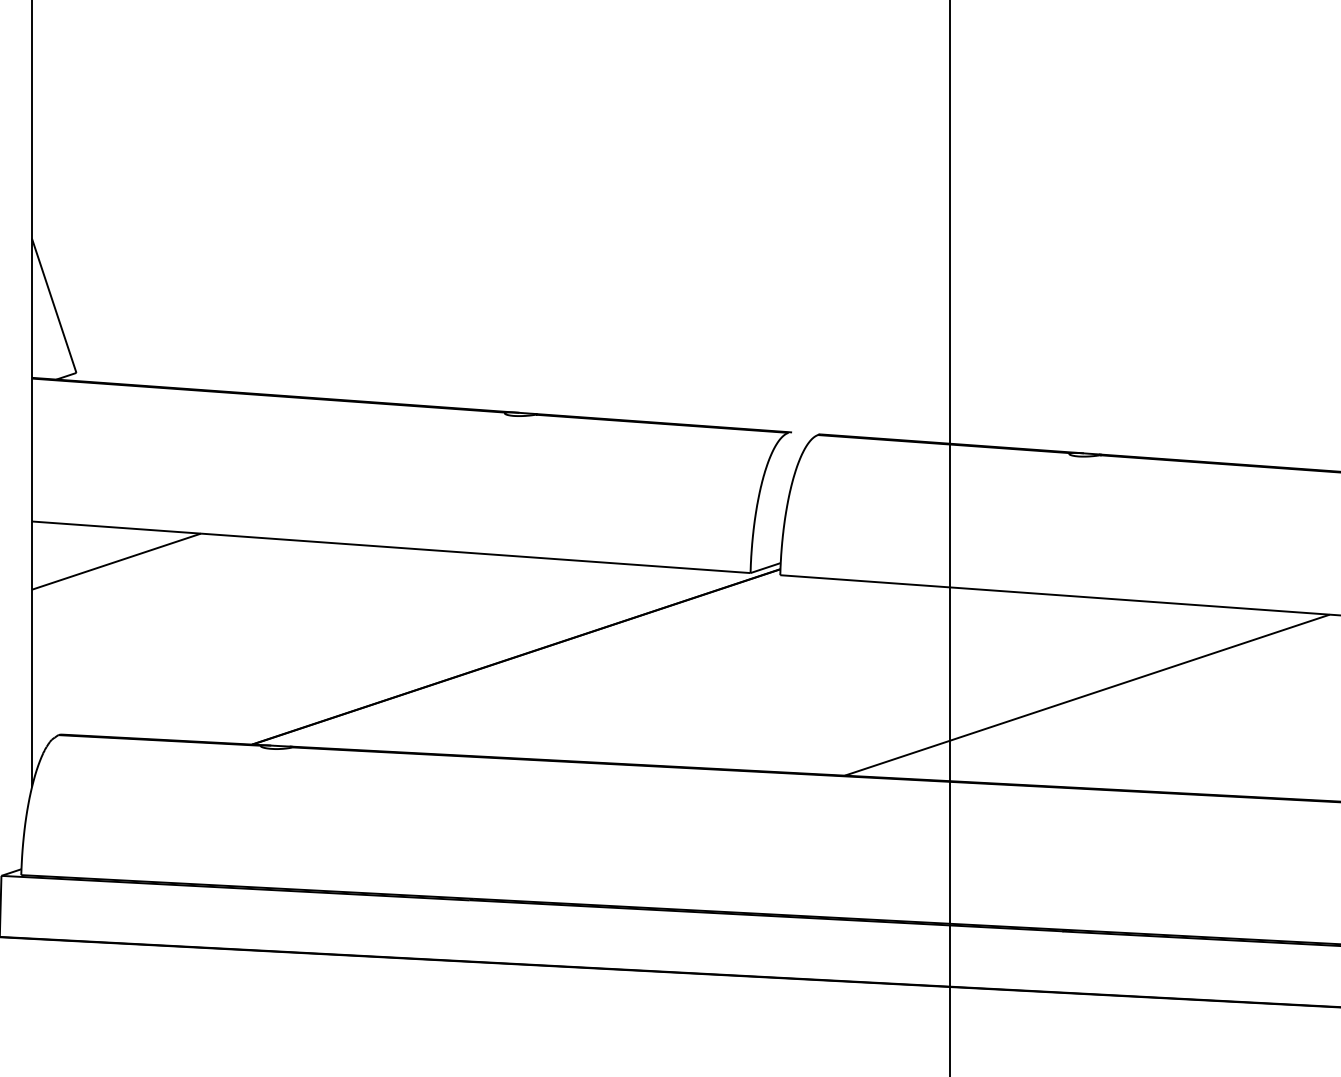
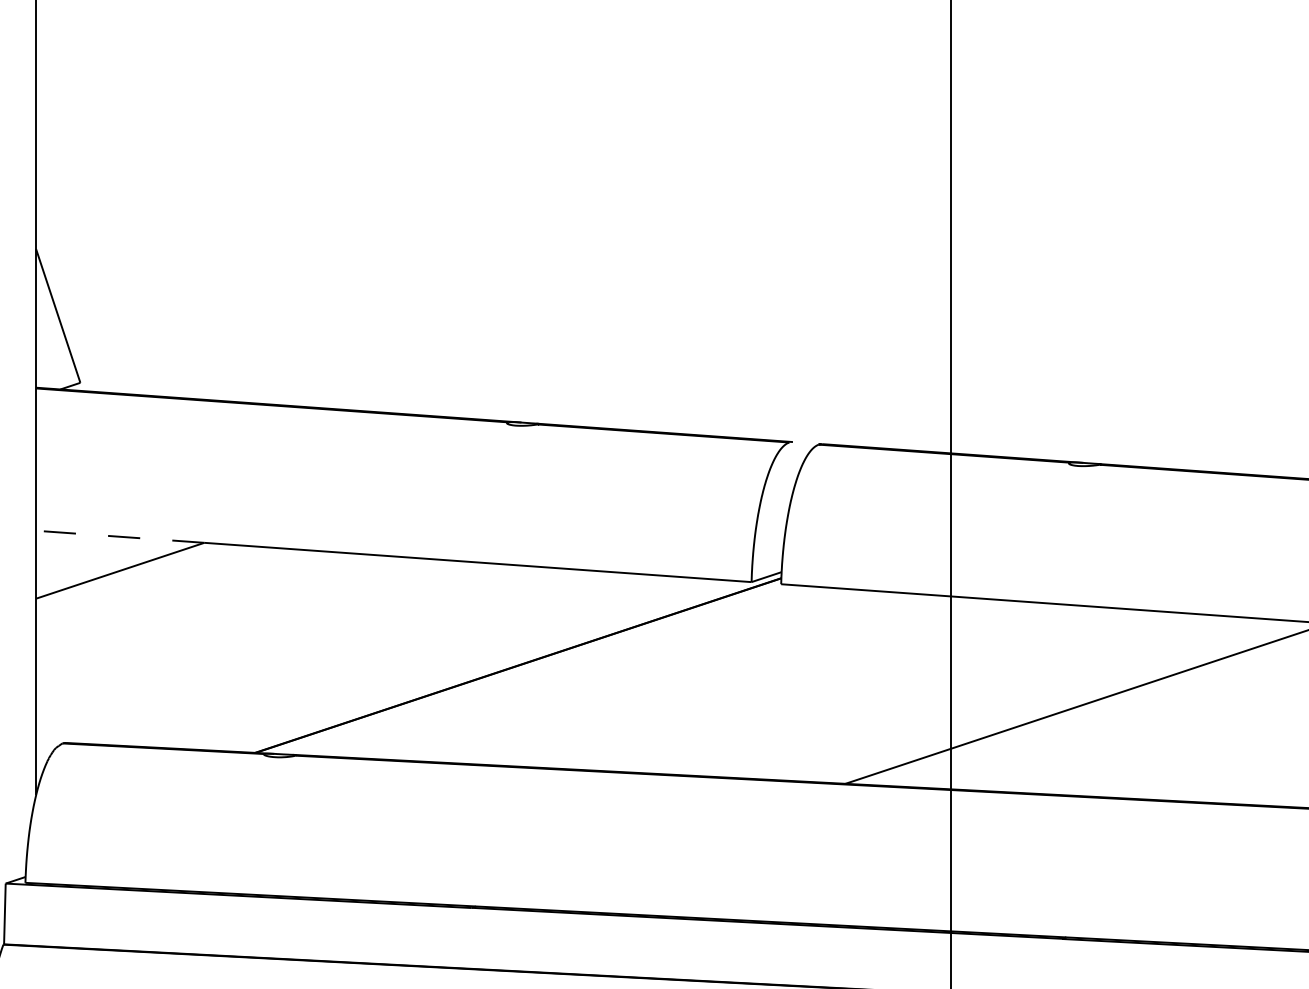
line: (116, 527) -> (120, 536), solid -> dashed

